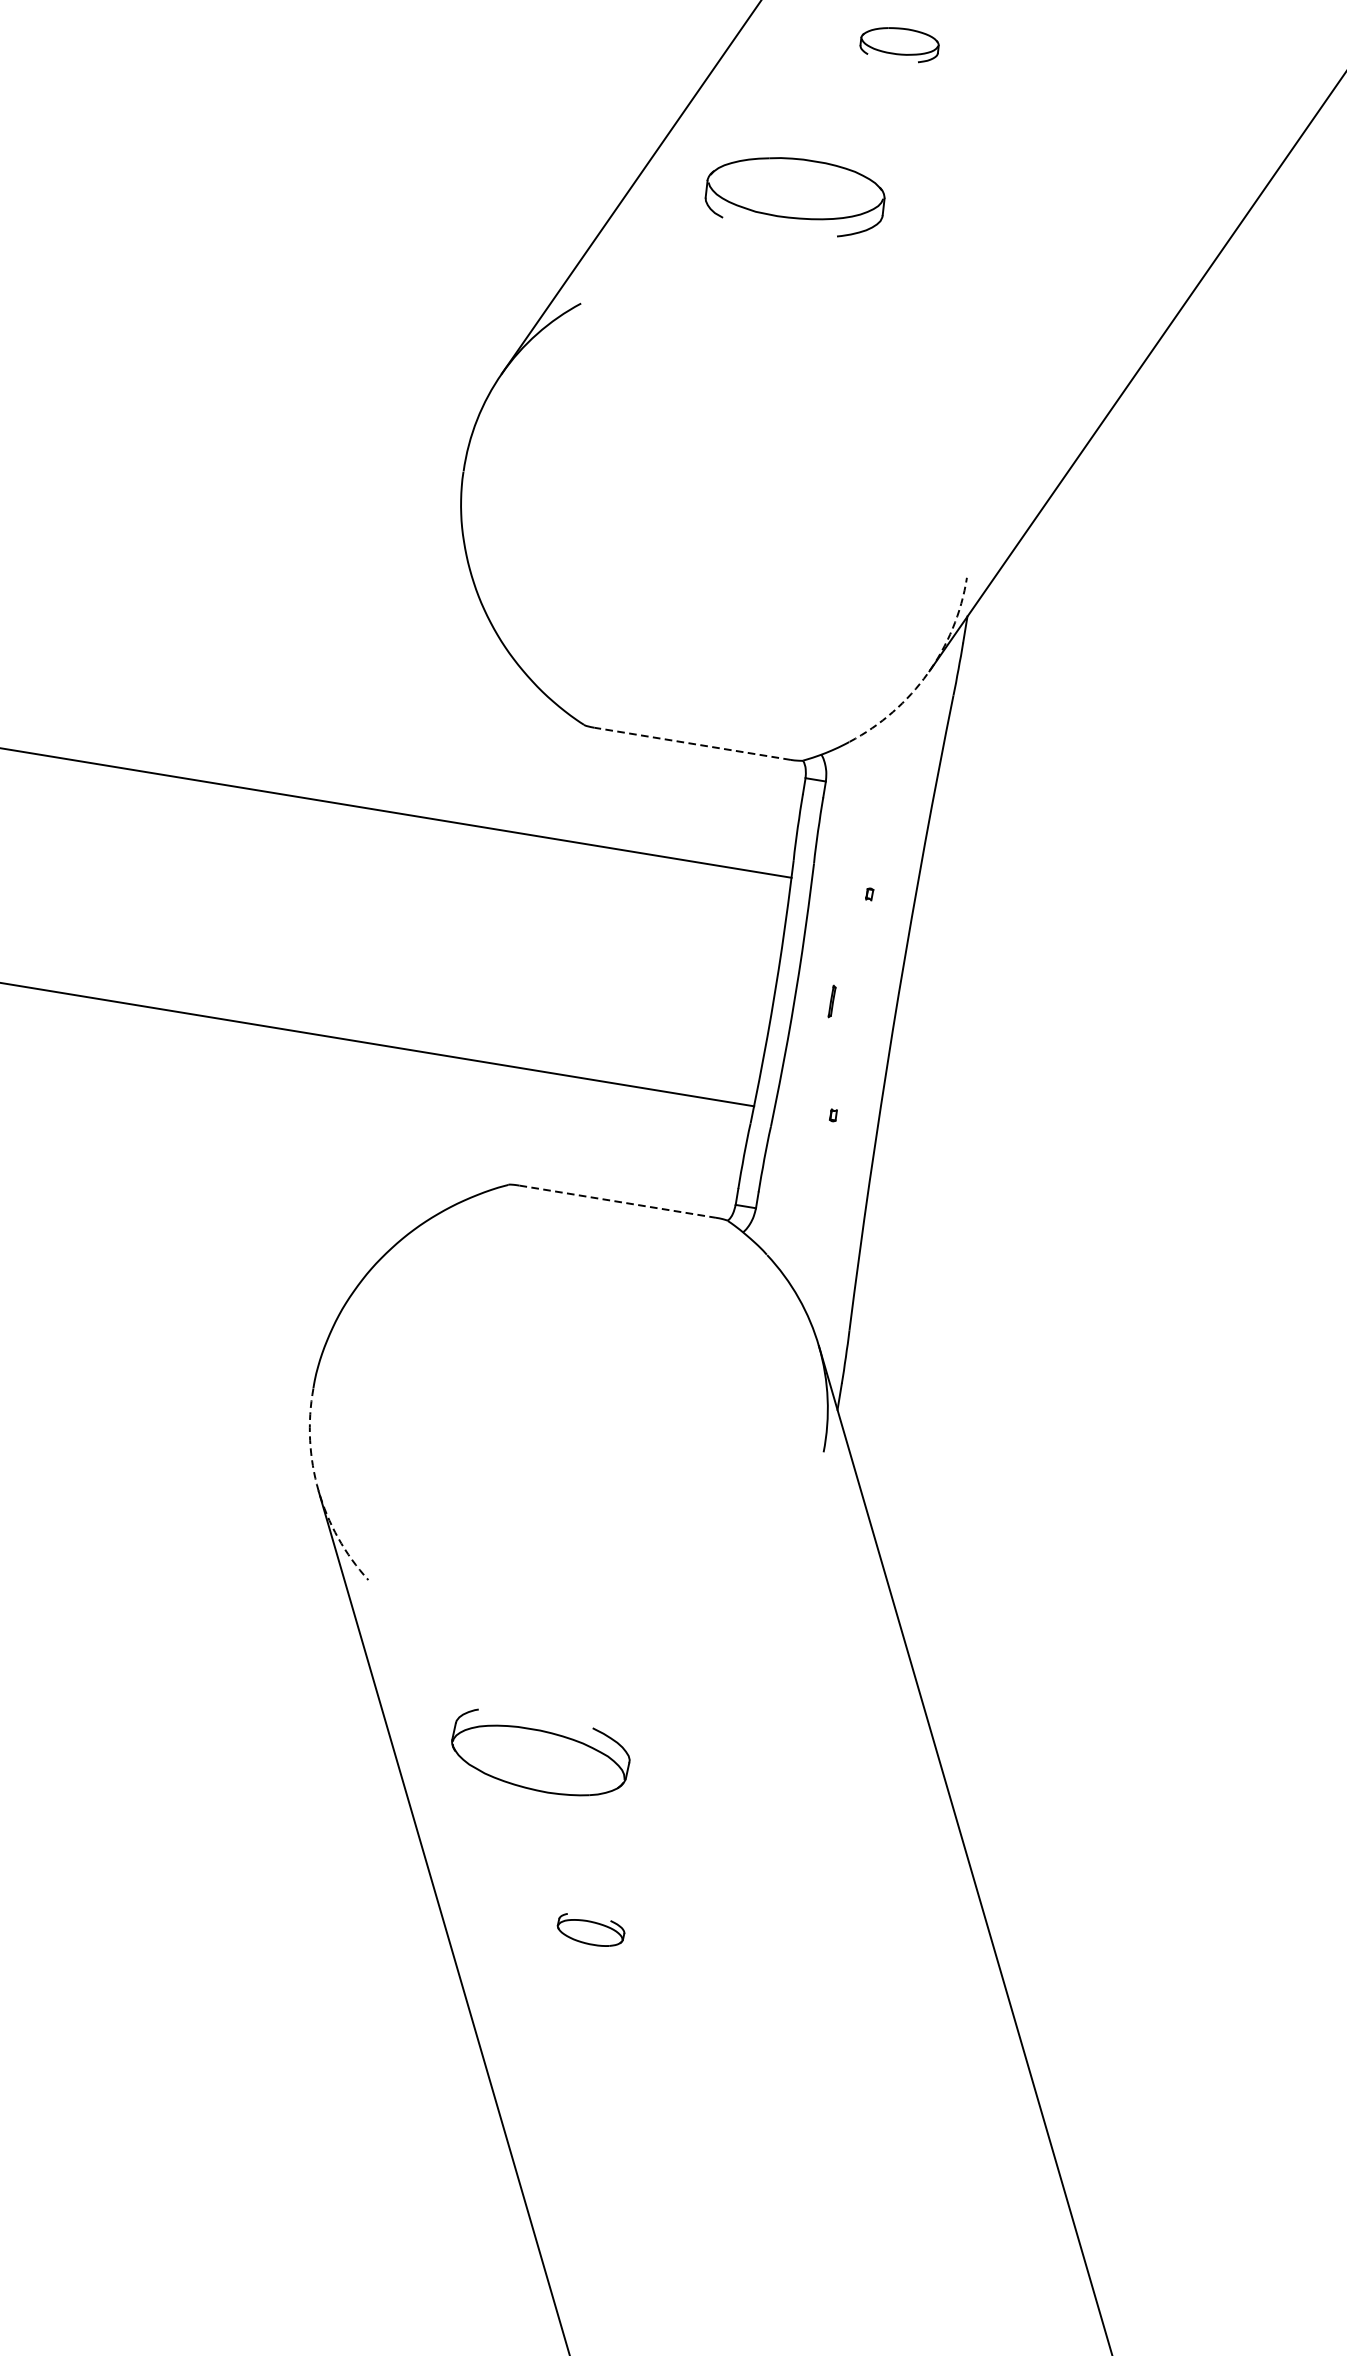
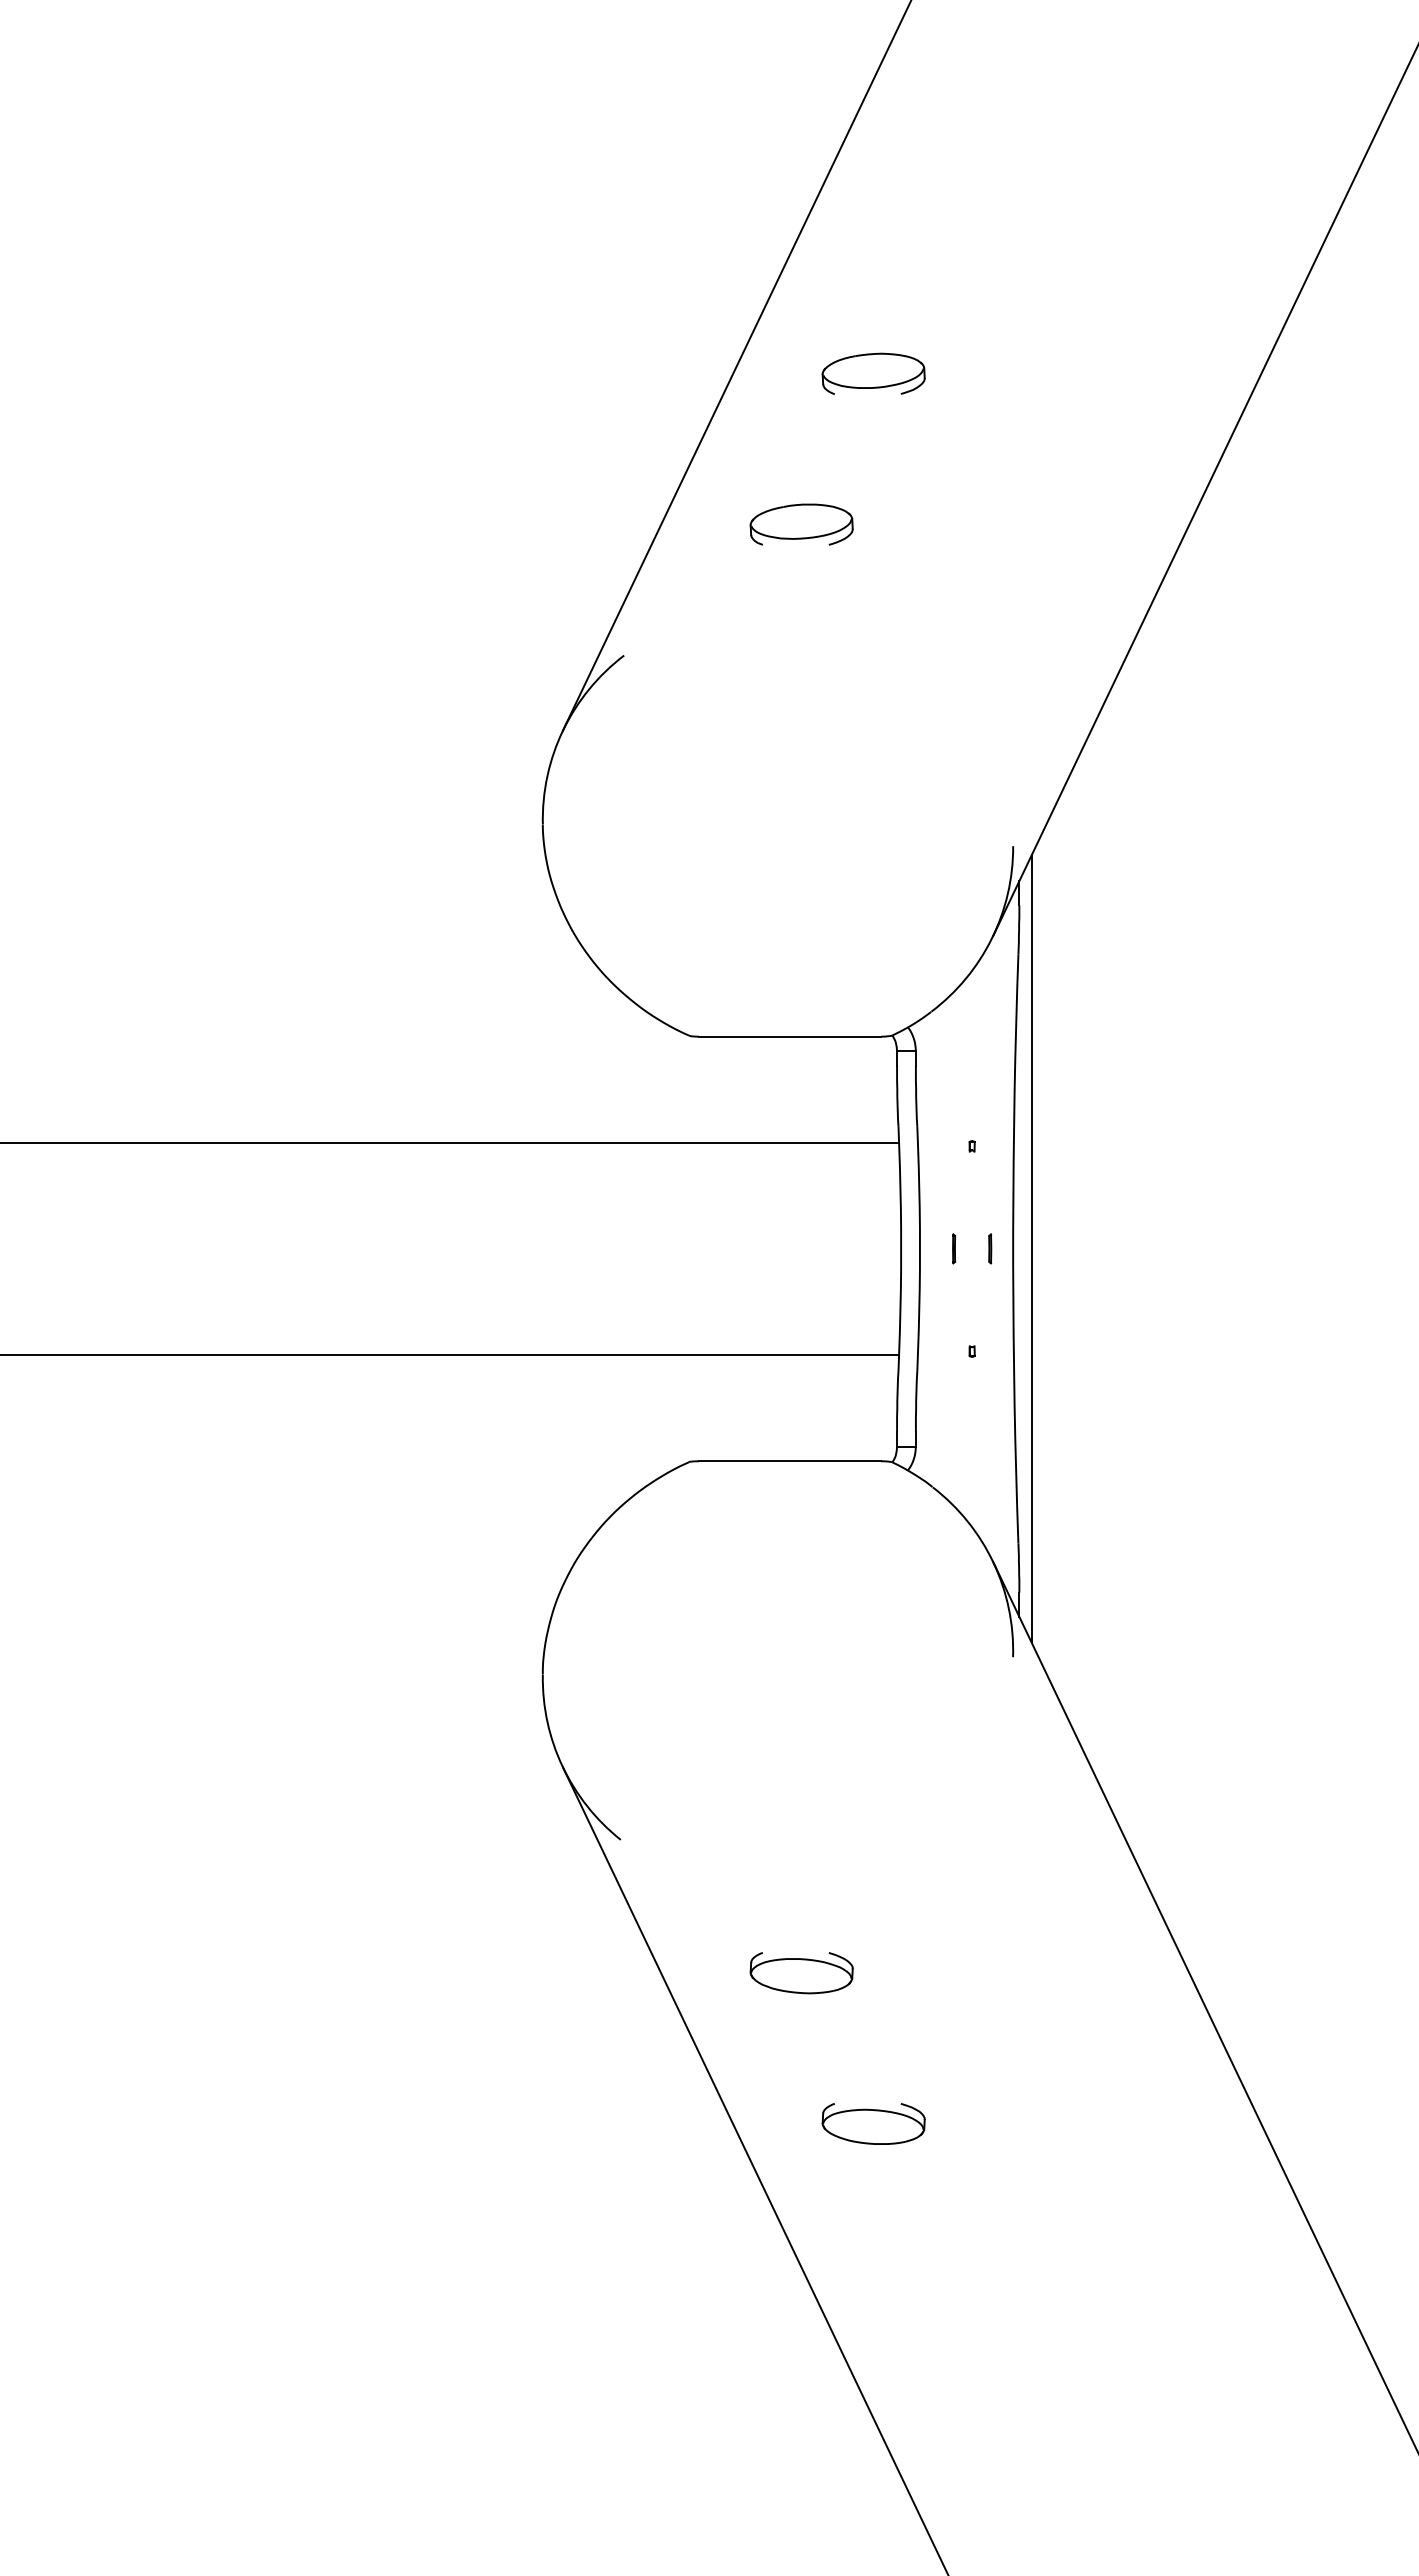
part: (899, 43) -> (873, 373), size x1.43
part: (795, 193) -> (801, 524), size x0.62
arc: (927, 673) -> (991, 938), dashed -> solid
line: (692, 743) -> (789, 1036), dashed -> solid
line: (871, 1007) -> (990, 1248), added
line: (915, 1014) -> (1031, 1248), added
line: (618, 1202) -> (790, 1461), dashed -> solid
arc: (318, 1490) -> (562, 1766), dashed -> solid
part: (539, 1756) -> (801, 1973), size x0.62
part: (590, 1930) -> (873, 2123), size x1.67

